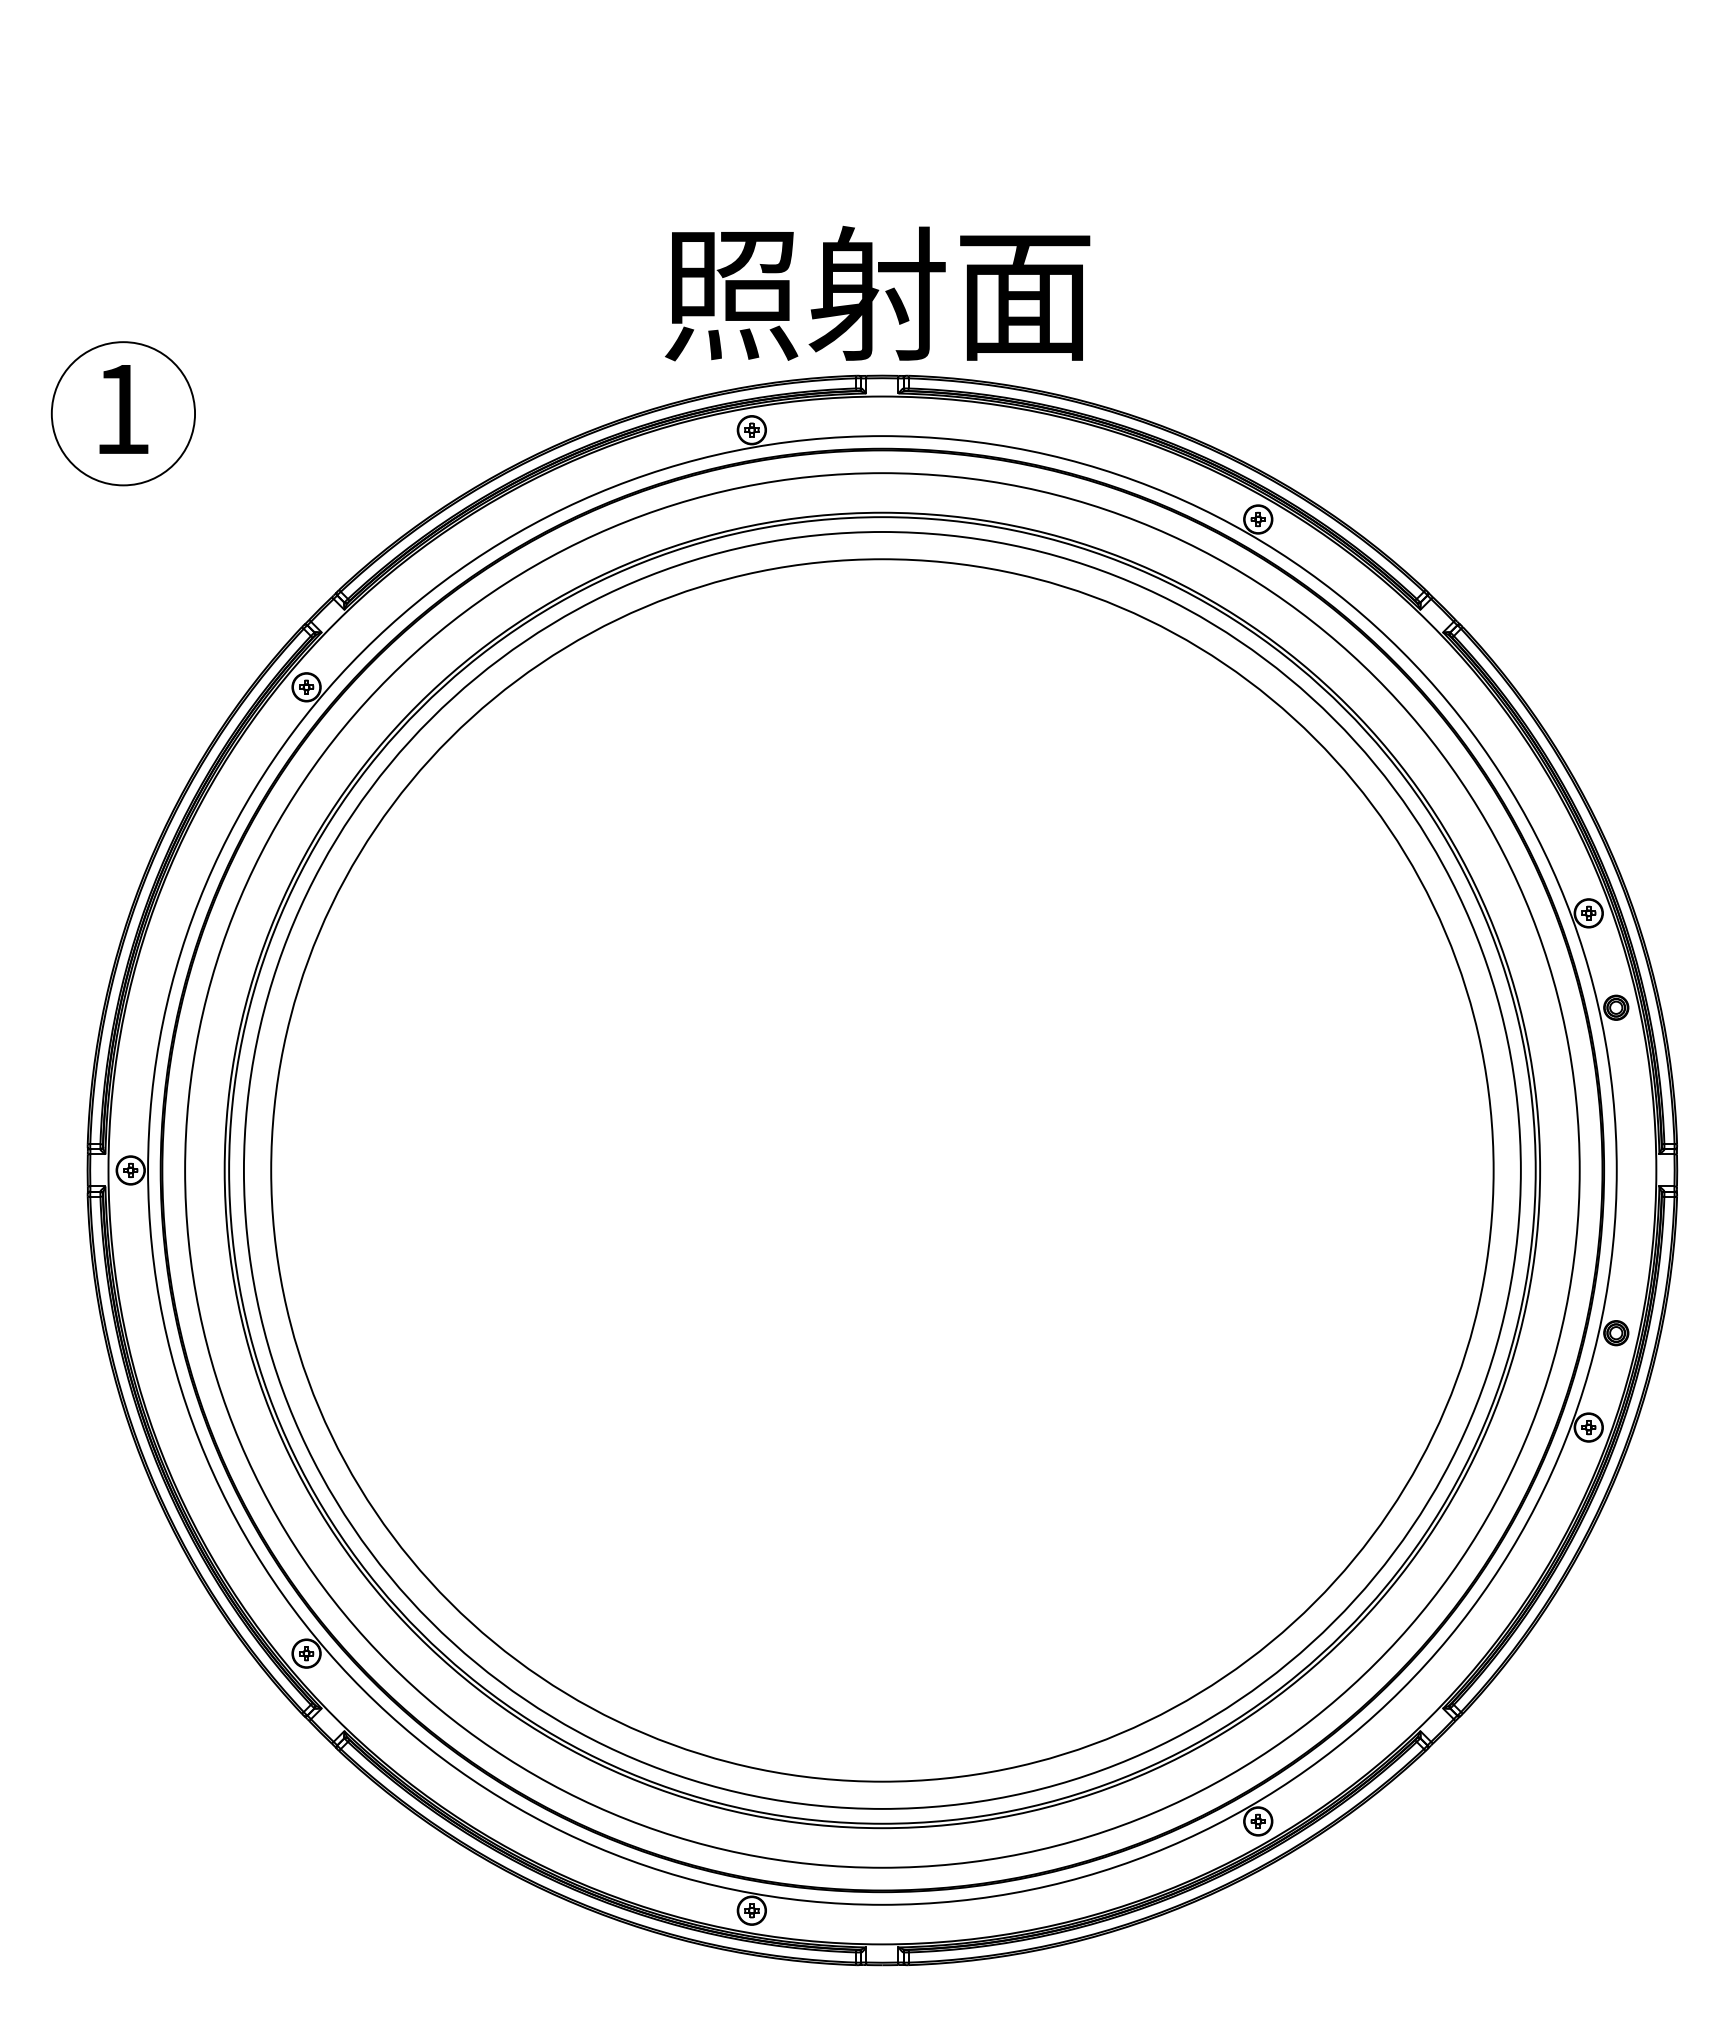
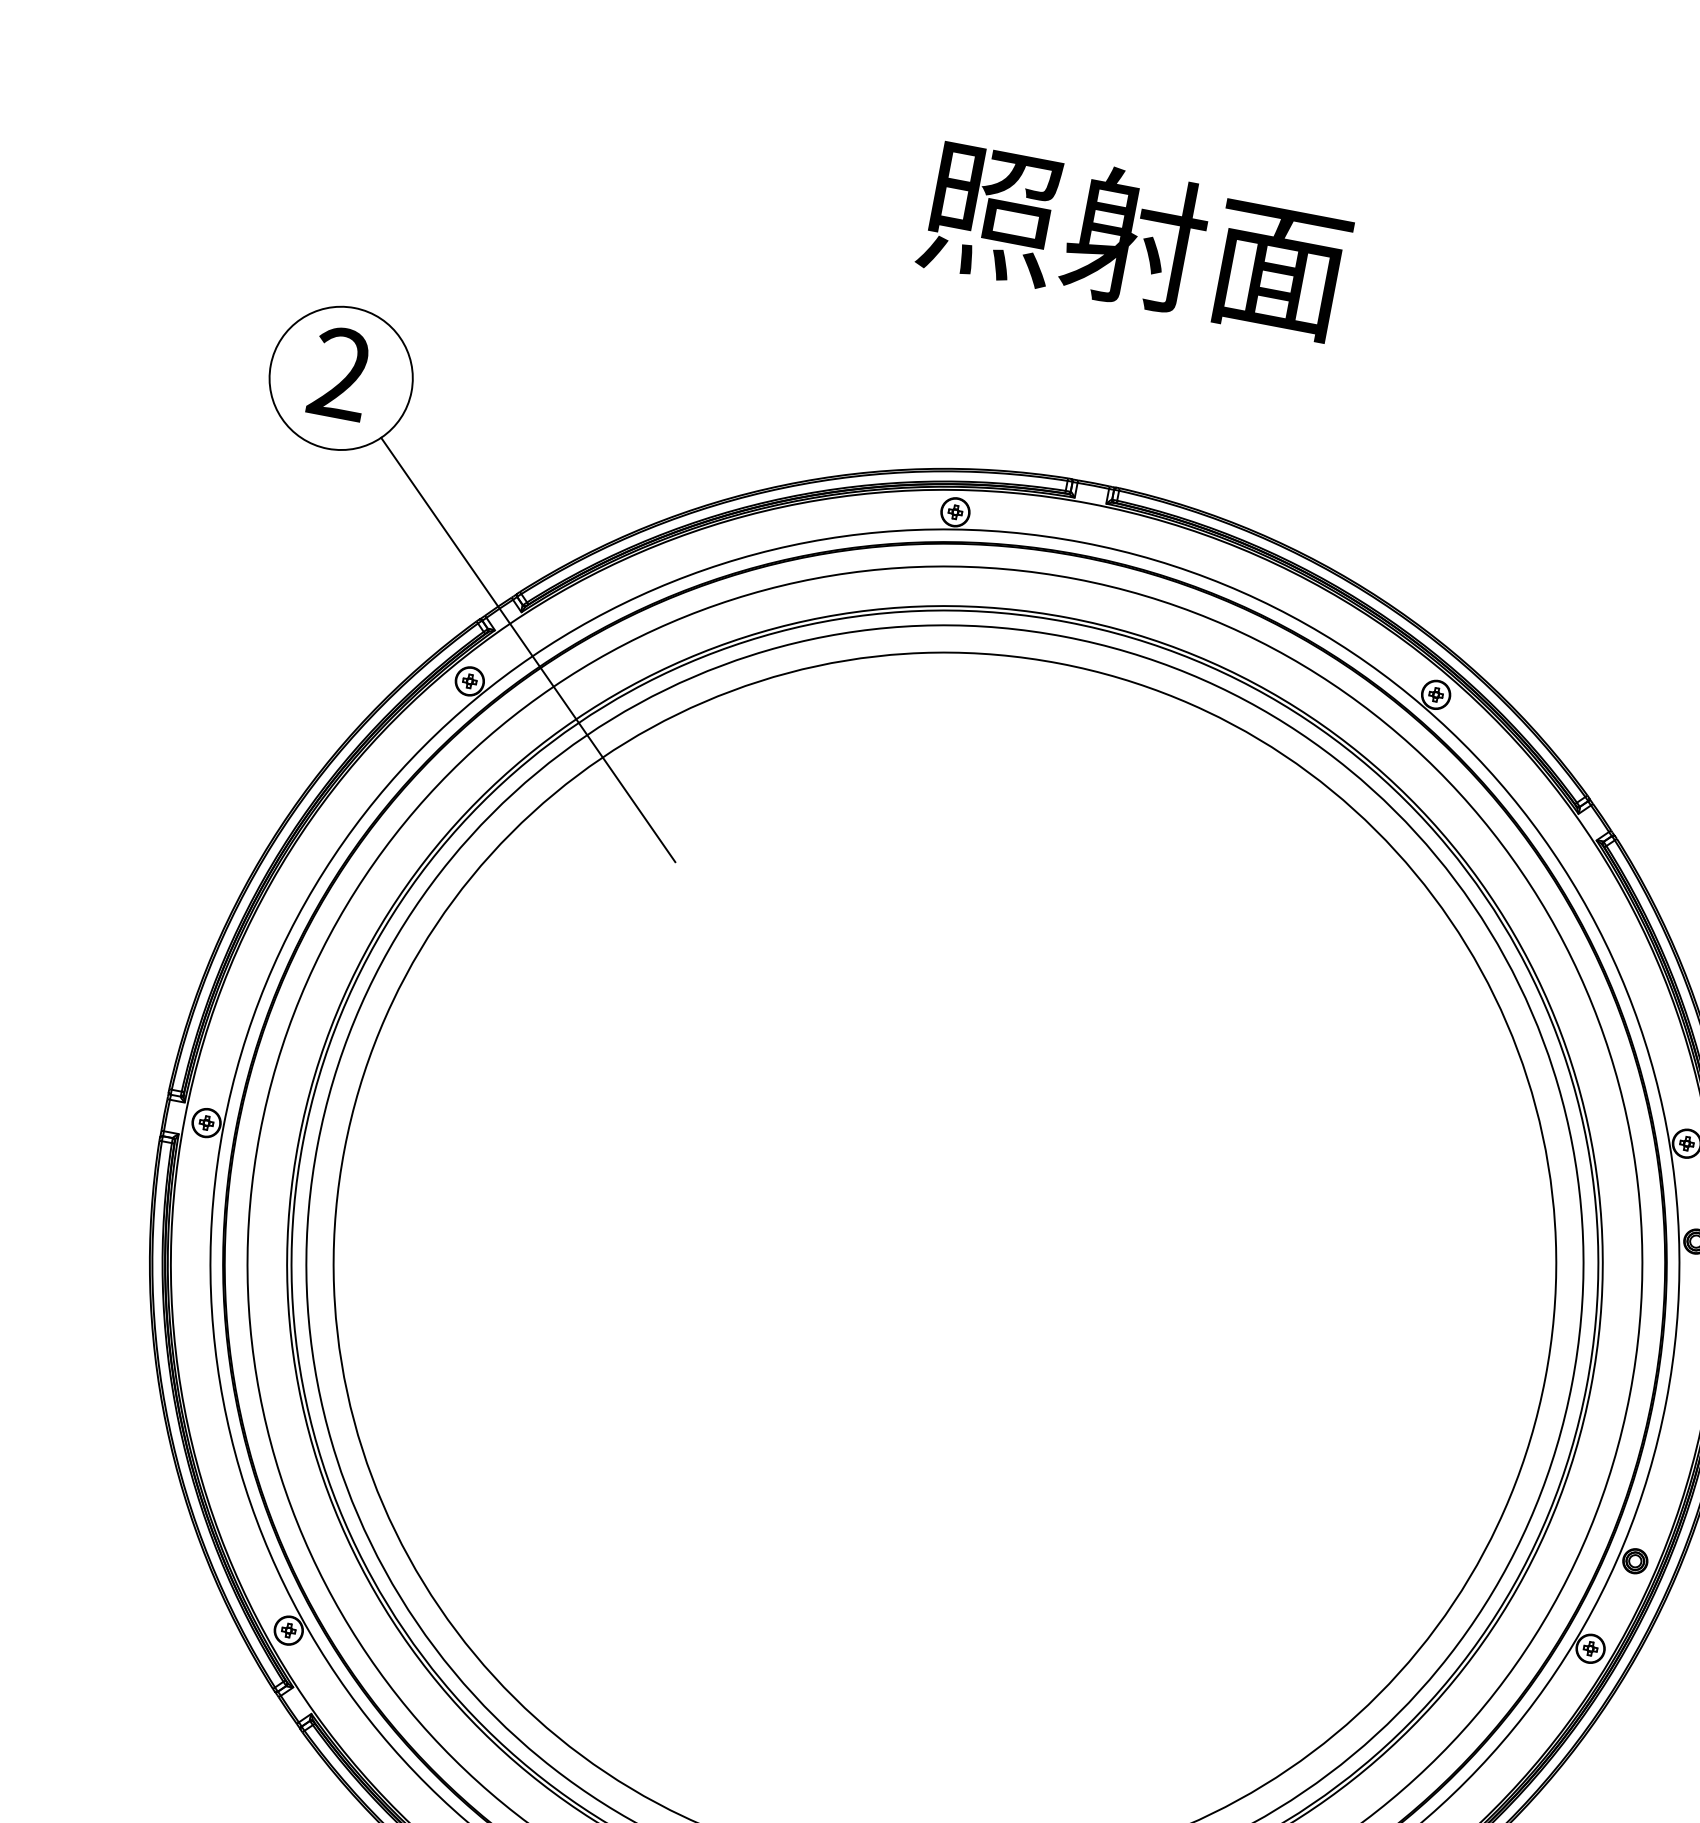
text: (877, 293) -> (1135, 239), moved
text: (122, 408) -> (341, 373), 1 -> 2
line: (357, 645) -> (527, 649), added

